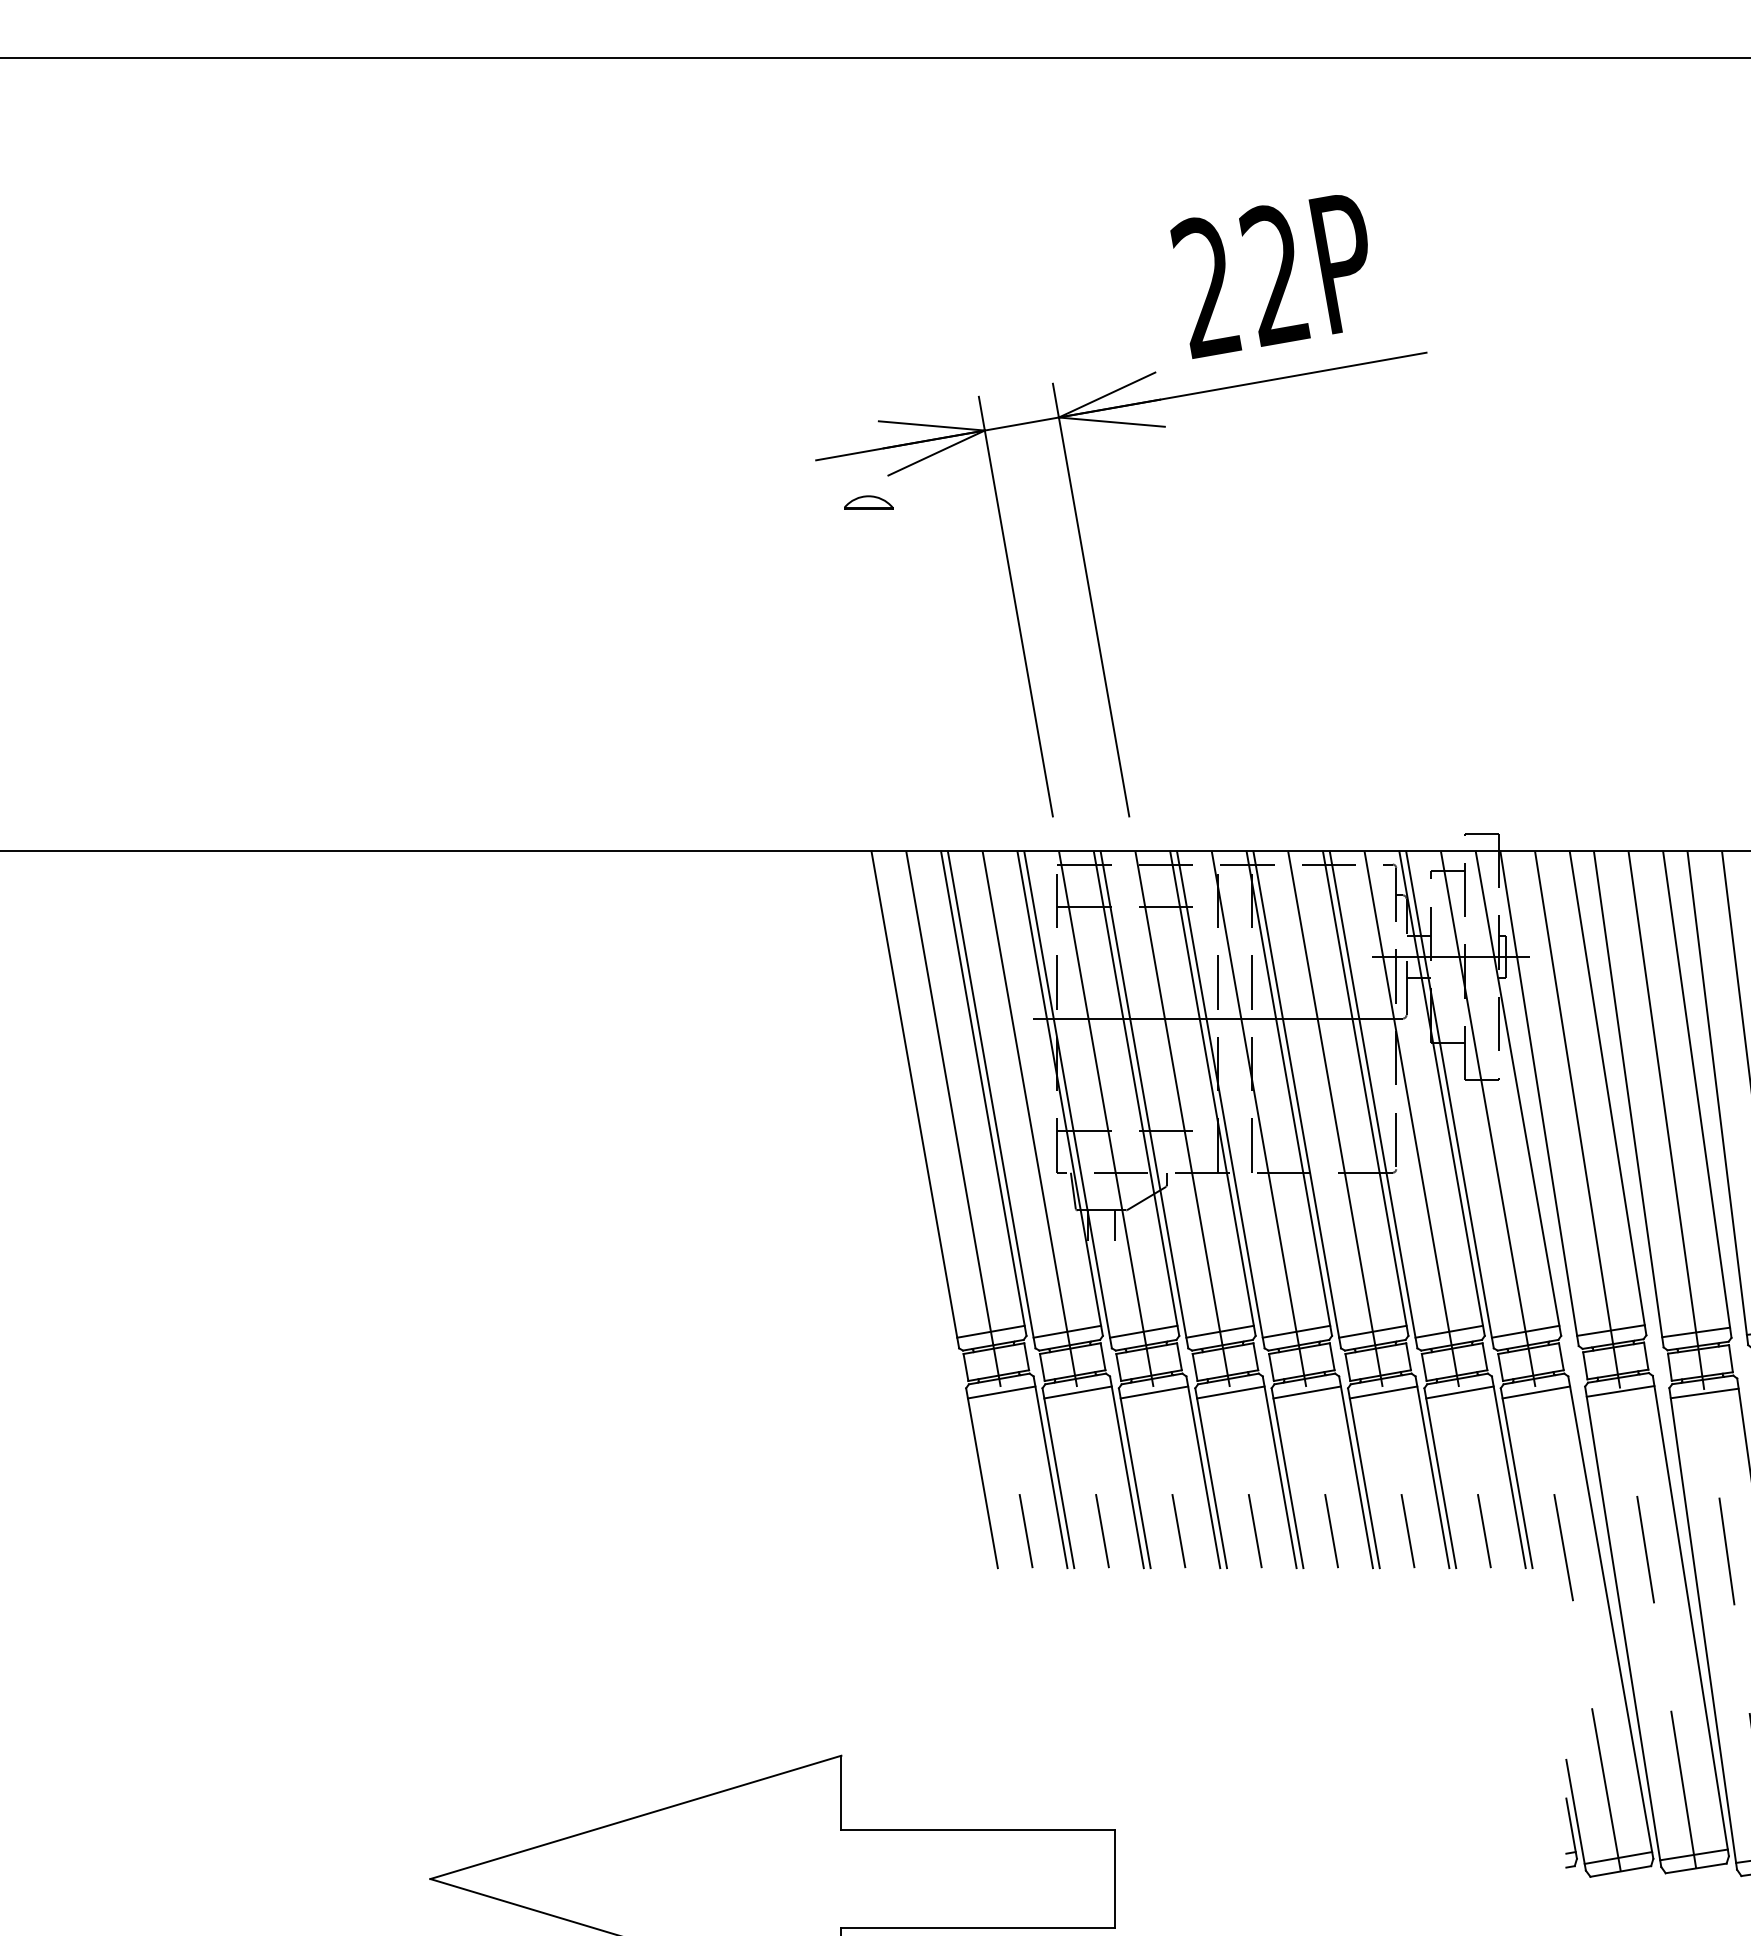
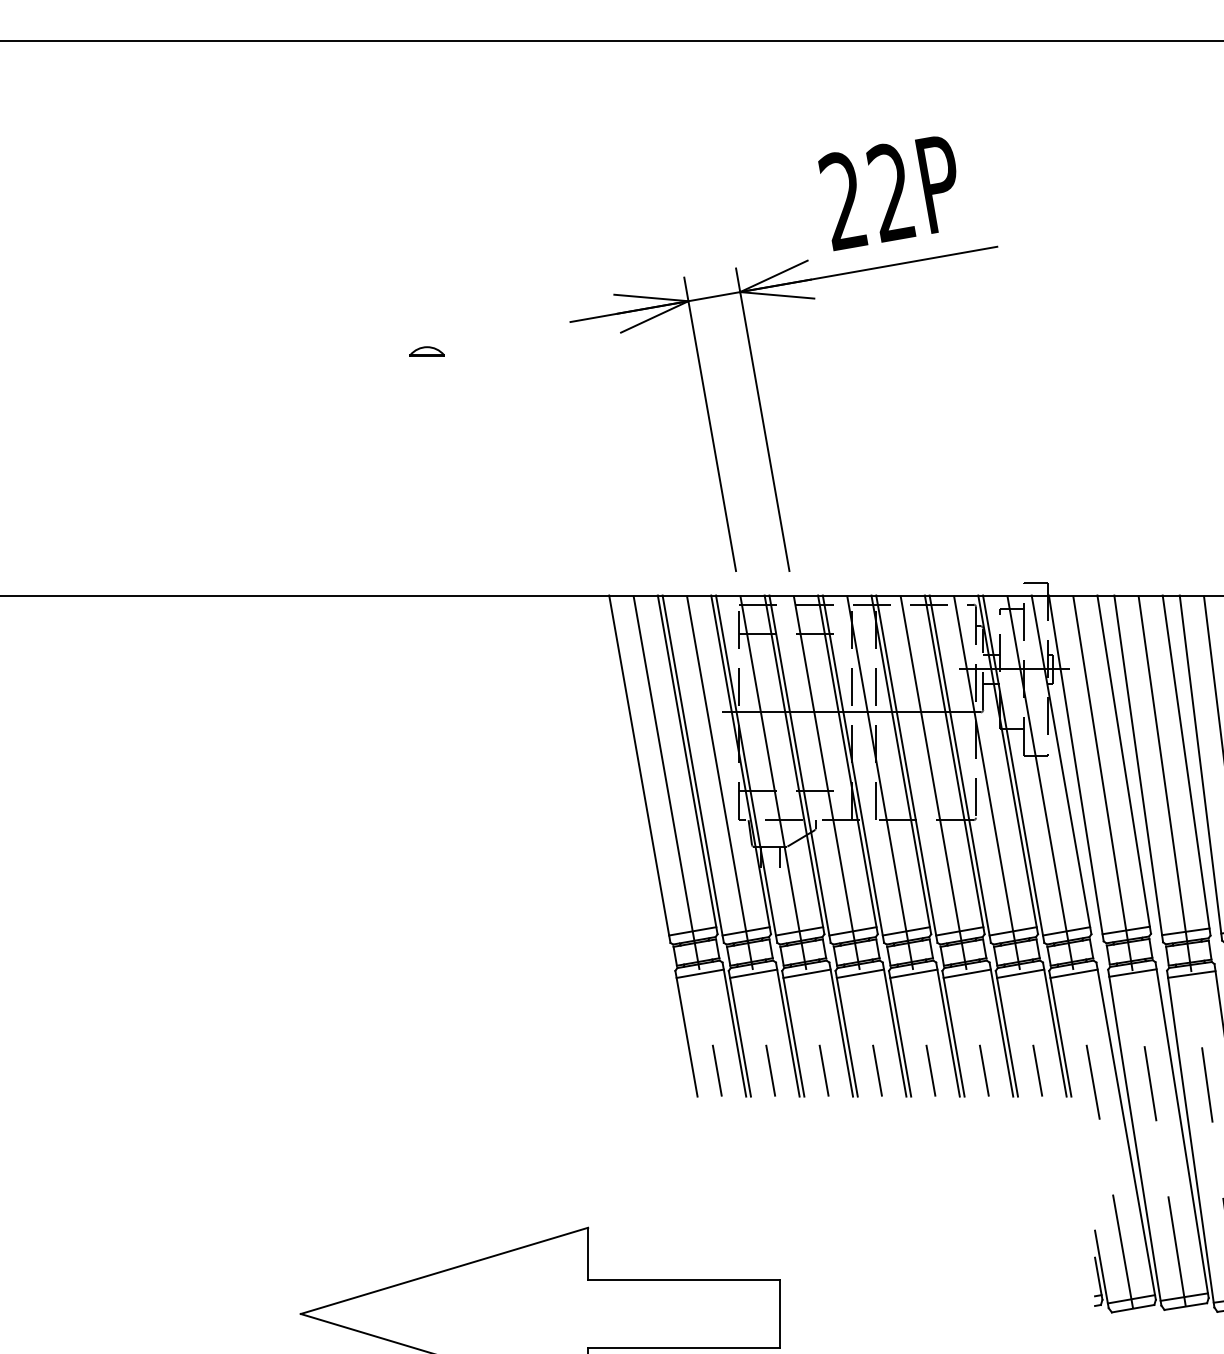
part: (867, 502) -> (426, 351), moved

